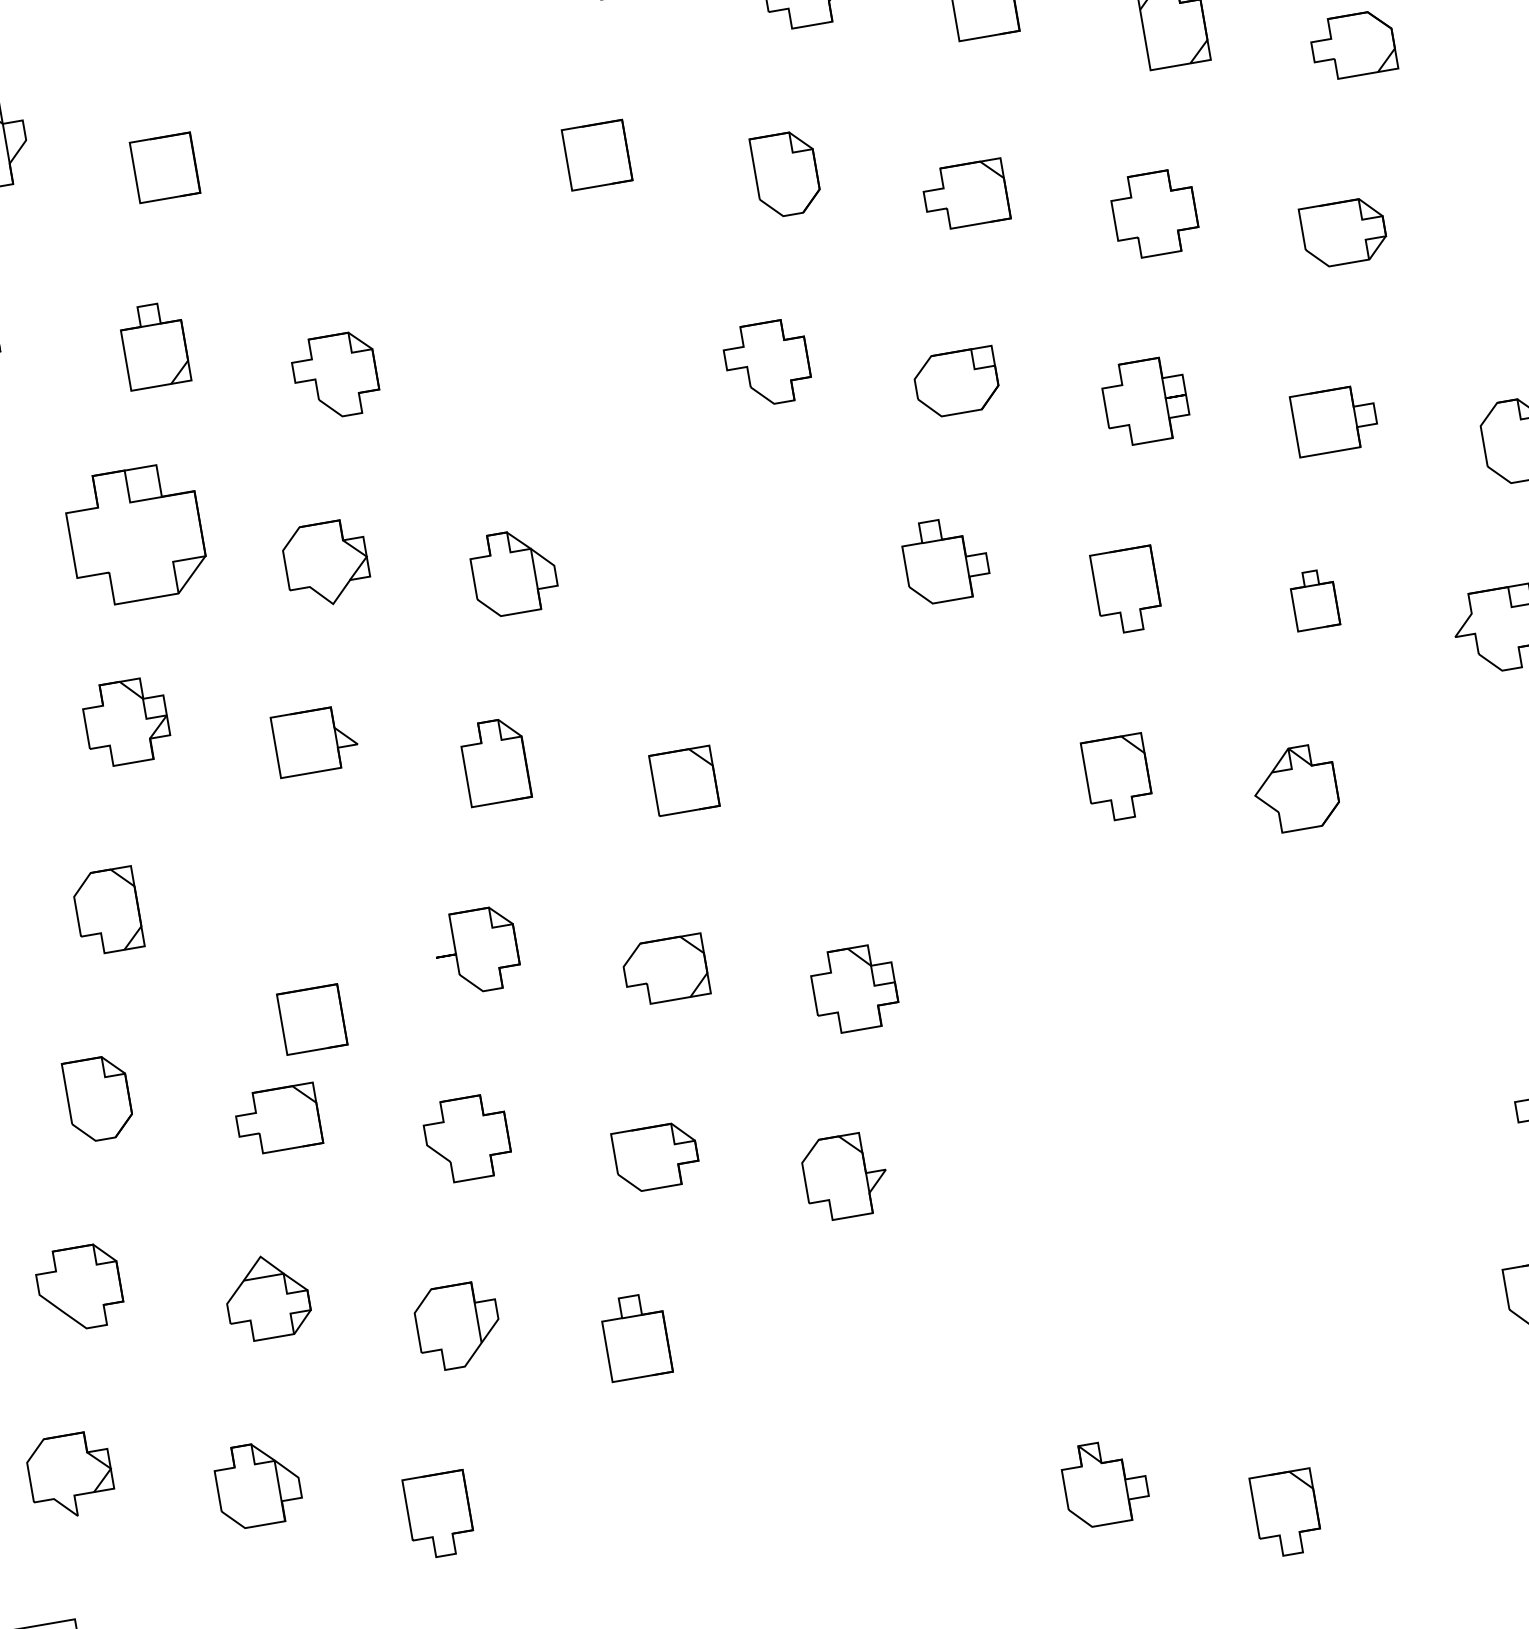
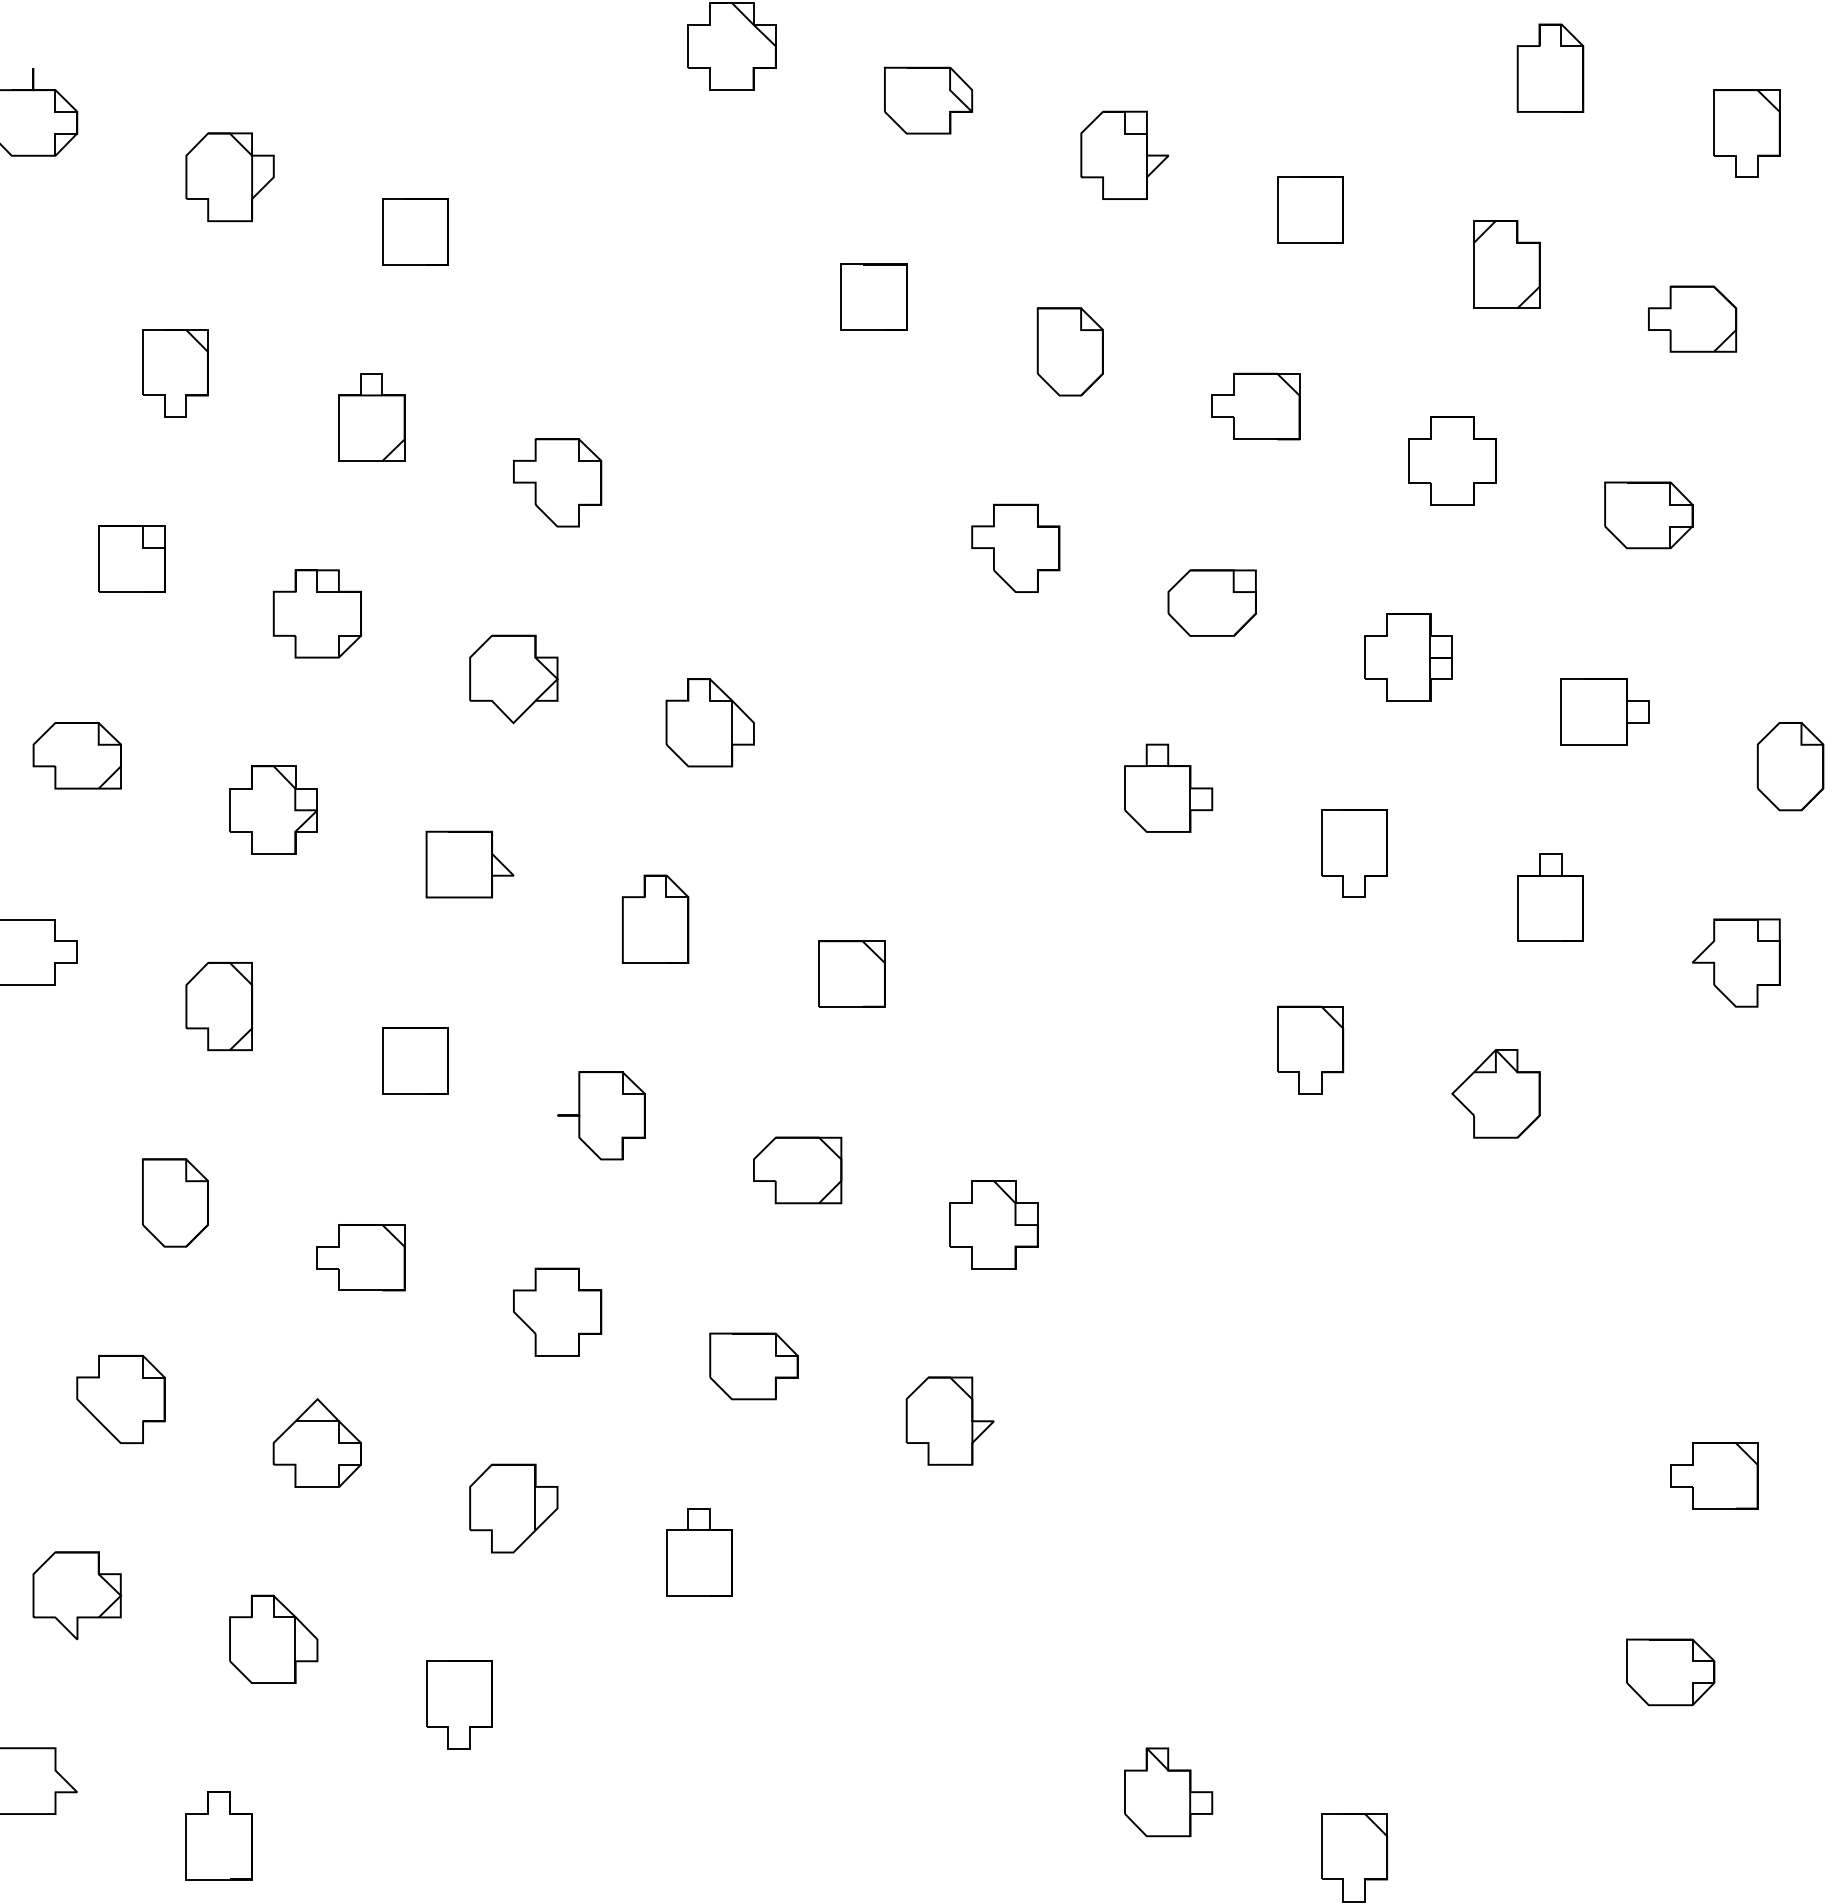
part: (134, 534) -> (316, 613), size x0.62
part: (1314, 599) -> (1550, 897), size x1.43
part: (312, 1019) -> (415, 1060), moved

